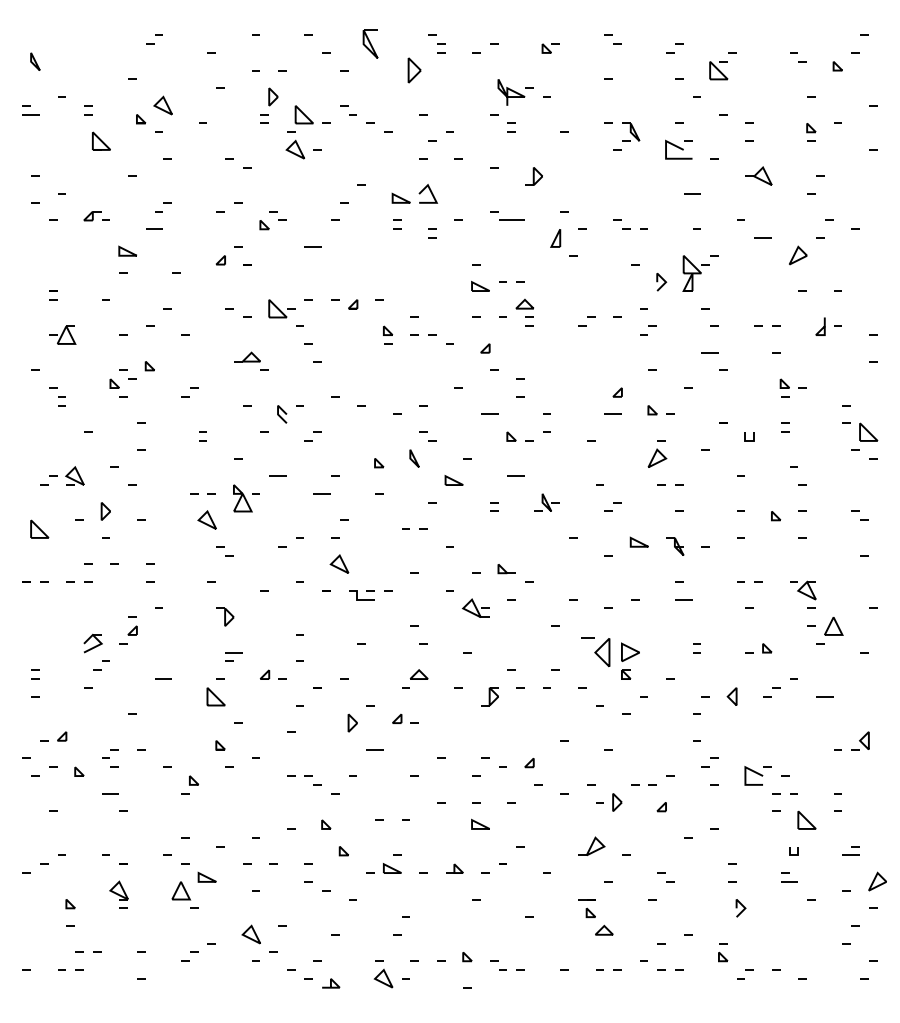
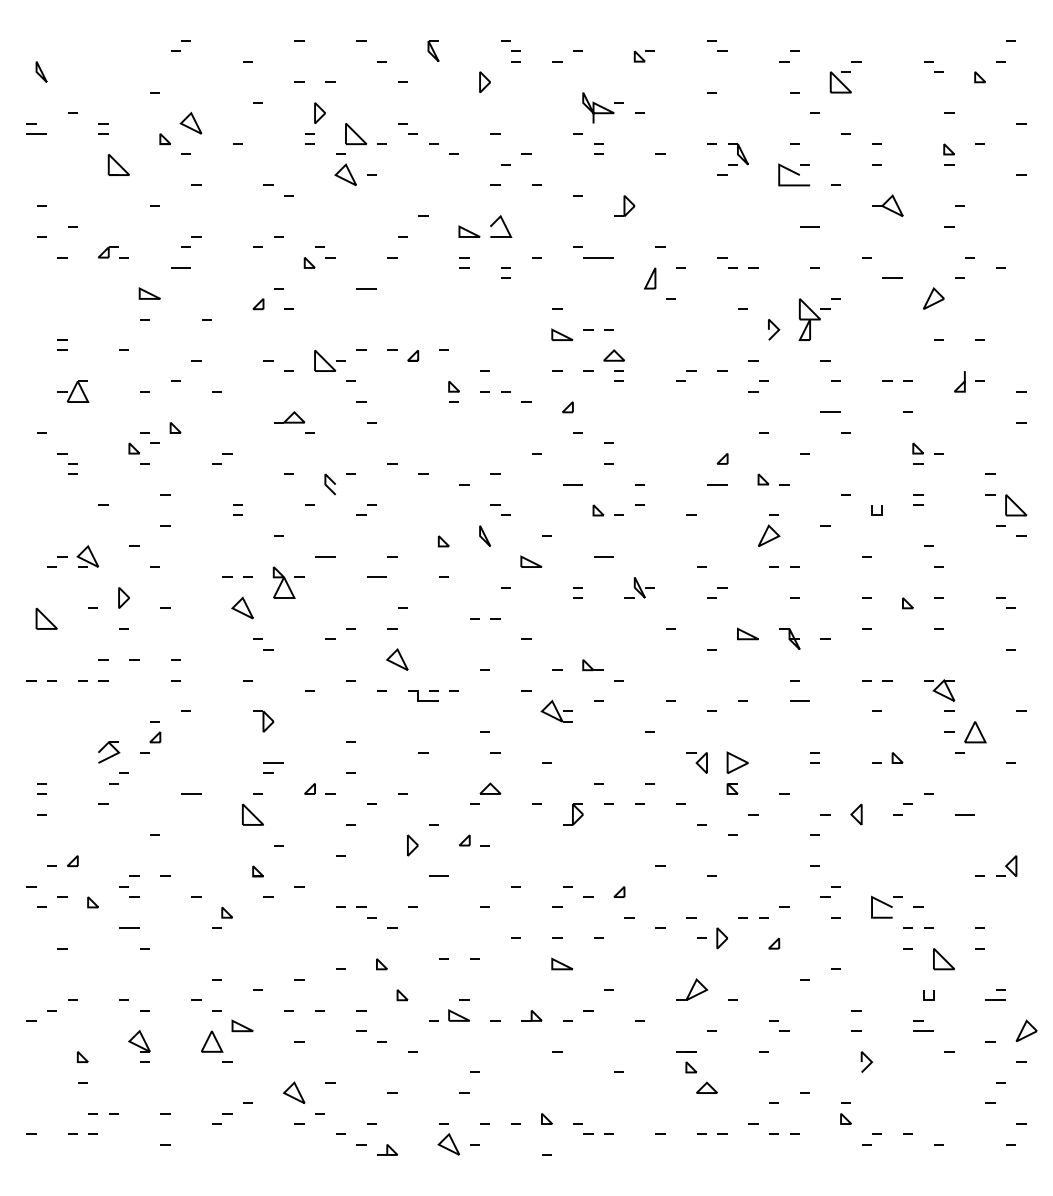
part: (370, 43) -> (433, 50), size x0.62
part: (414, 70) -> (484, 82), size x0.71
part: (595, 652) -> (696, 762), size x0.62

